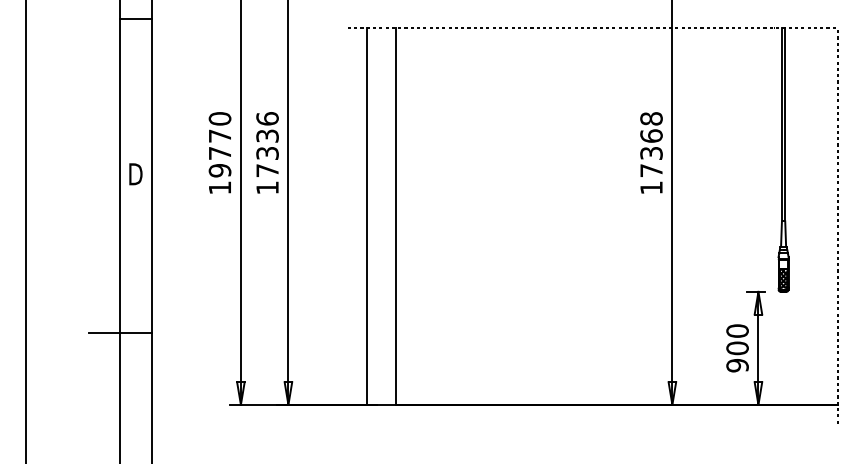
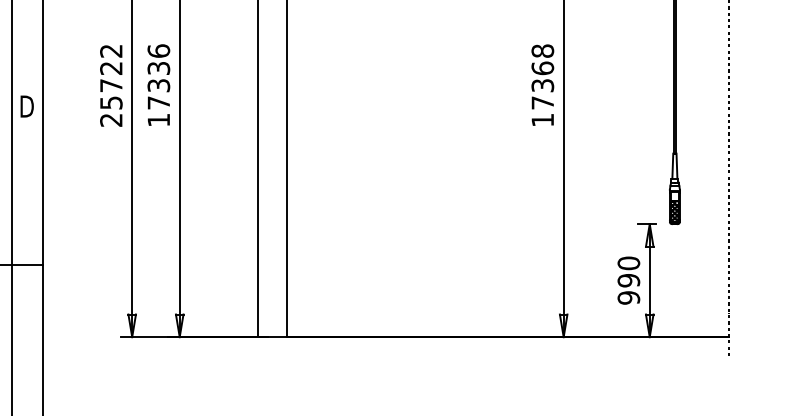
text: (219, 153) -> (110, 85), 19770 -> 25722
text: (737, 348) -> (628, 280), 900 -> 990

